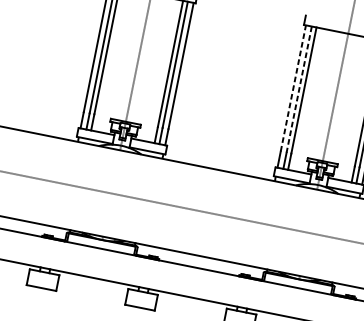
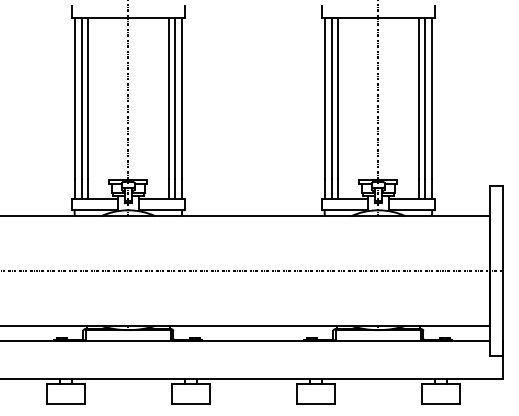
line: (293, 87) -> (324, 97), dashed -> solid
line: (299, 89) -> (332, 98), dashed -> solid

